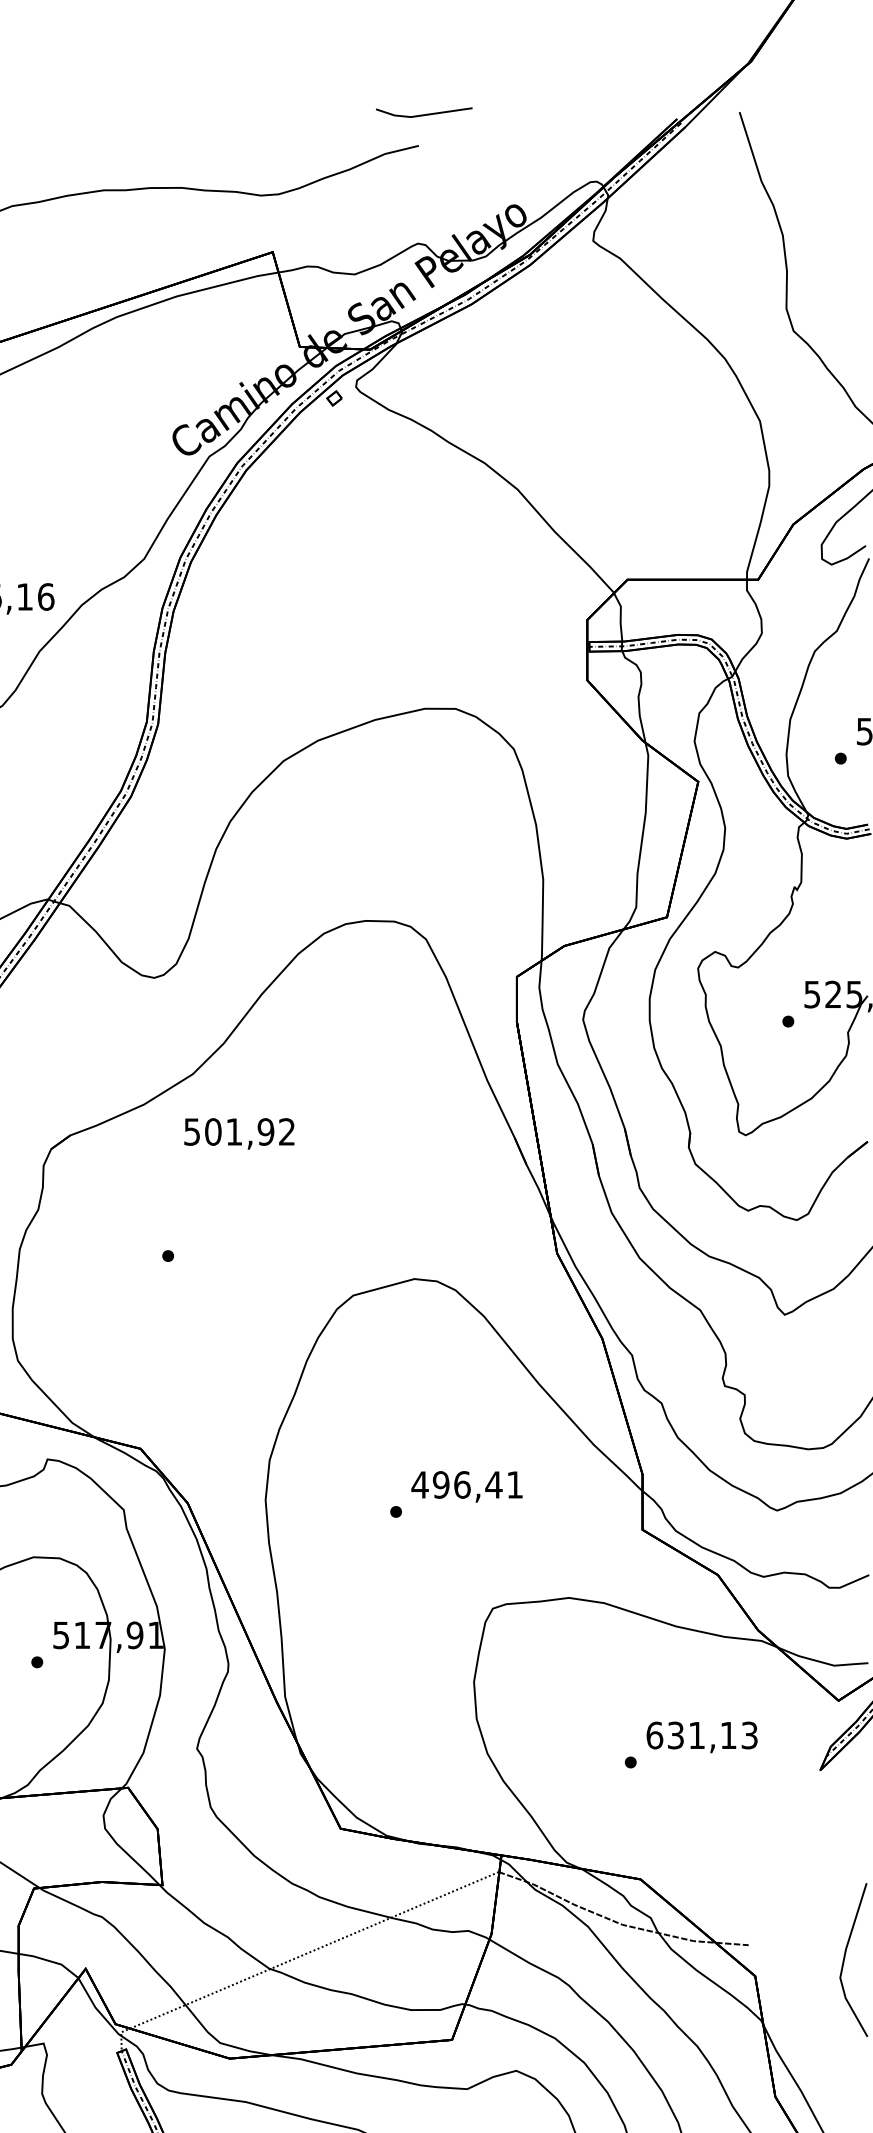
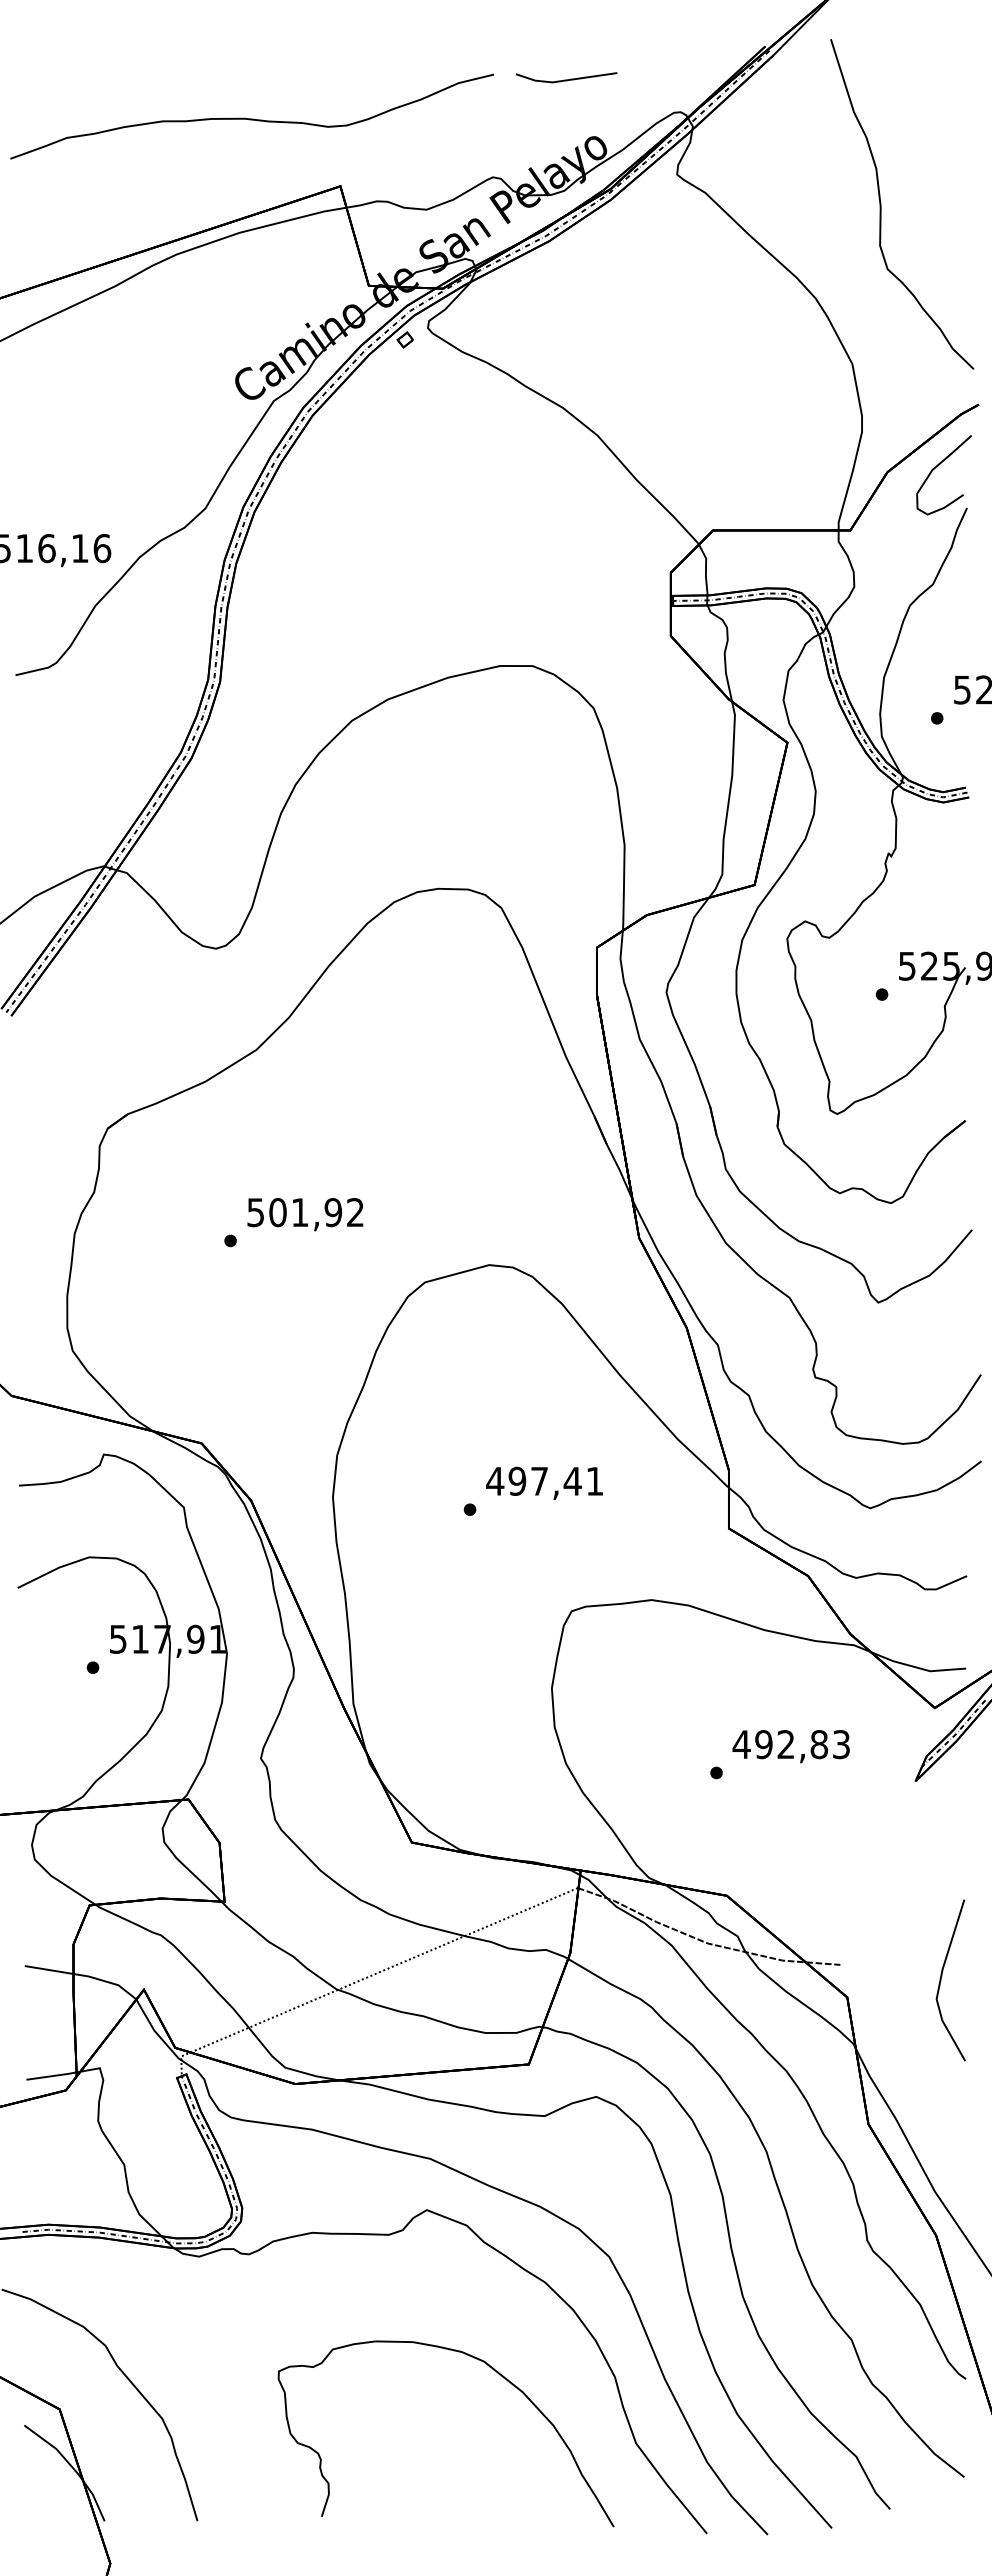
line: (424, 114) -> (566, 79), moved
text: (239, 1133) -> (305, 1214), moved
text: (462, 1484) -> (539, 1480), 496,41 -> 497,41
text: (691, 1735) -> (780, 1744), 631,13 -> 492,83

